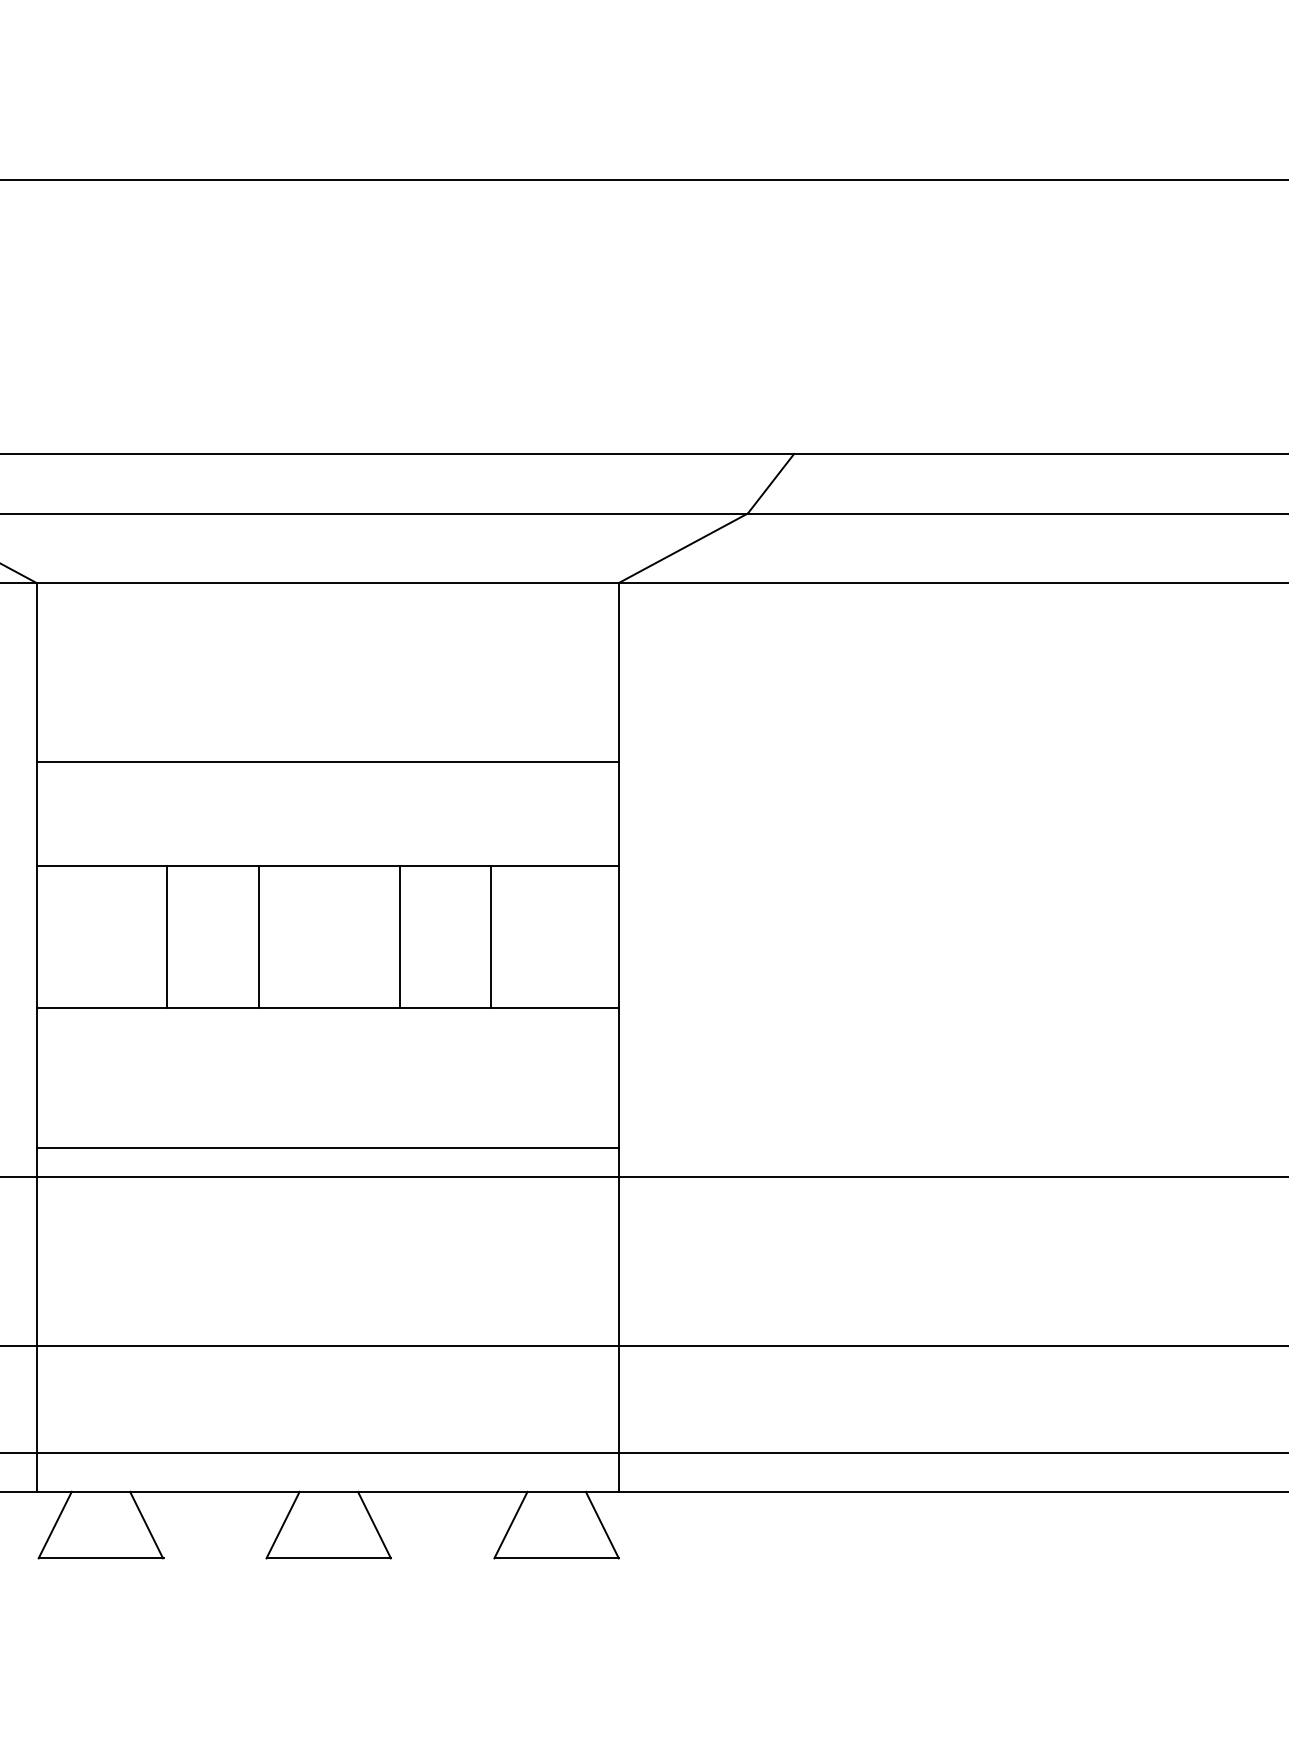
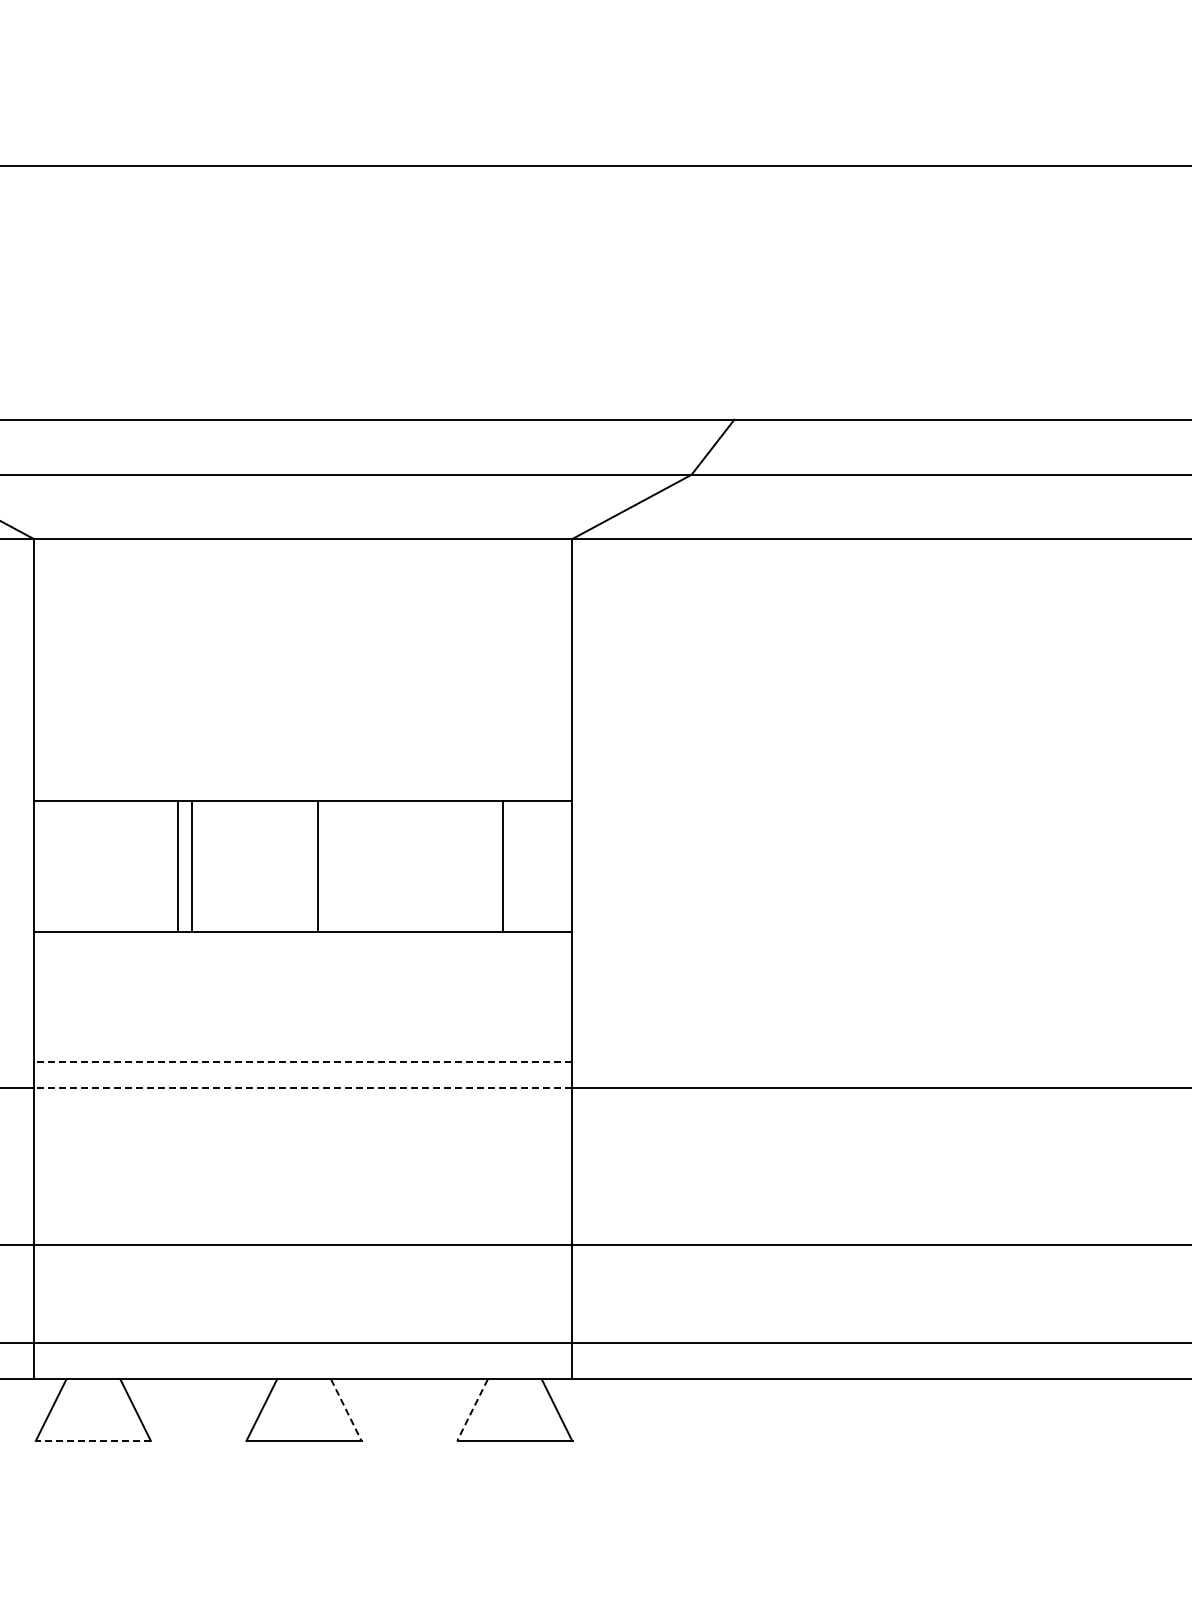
line: (327, 761) -> (302, 704), removed
line: (167, 937) -> (191, 866), moved
line: (258, 937) -> (178, 866), moved
line: (399, 937) -> (317, 866), moved
line: (491, 937) -> (503, 866), moved
line: (327, 1148) -> (302, 1061), solid -> dashed
line: (327, 1176) -> (302, 1087), solid -> dashed
line: (374, 1525) -> (346, 1410), solid -> dashed
line: (510, 1525) -> (472, 1410), solid -> dashed
line: (101, 1557) -> (93, 1440), solid -> dashed

